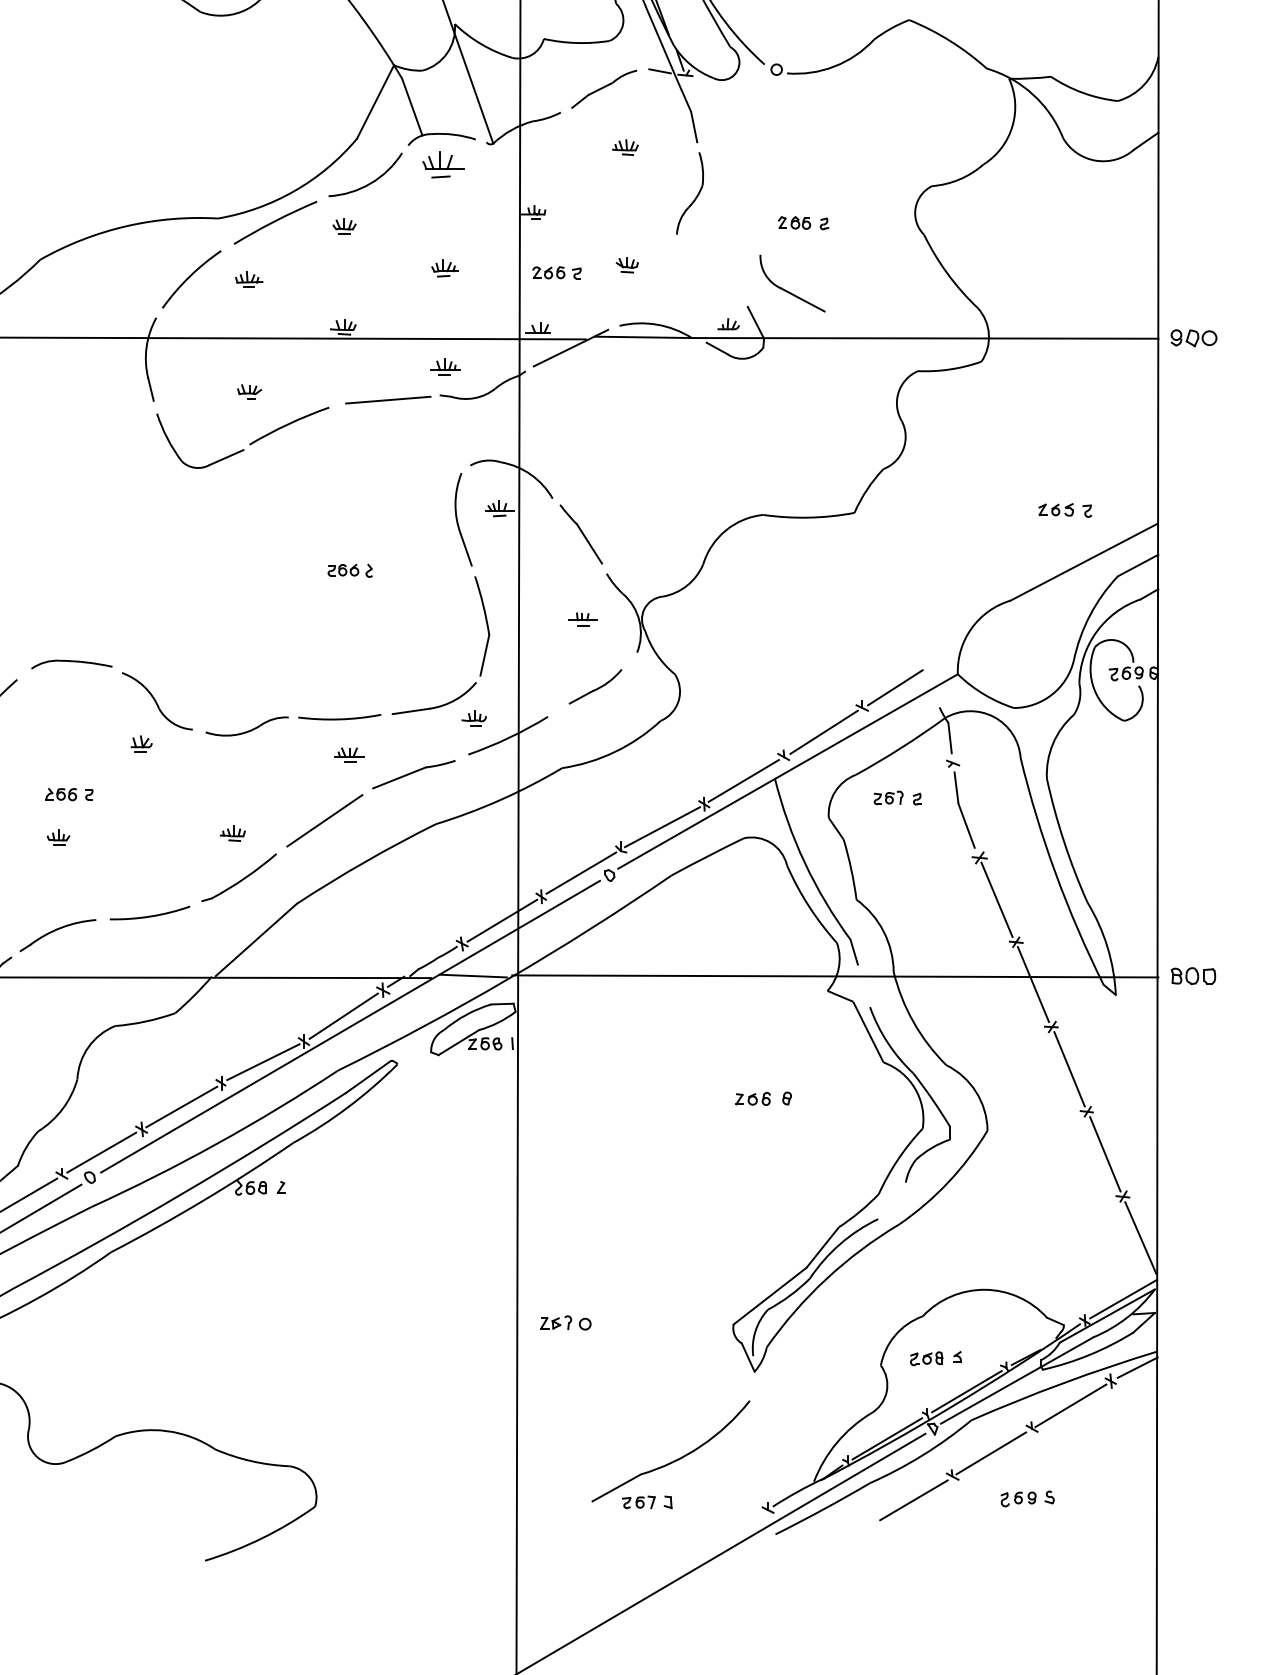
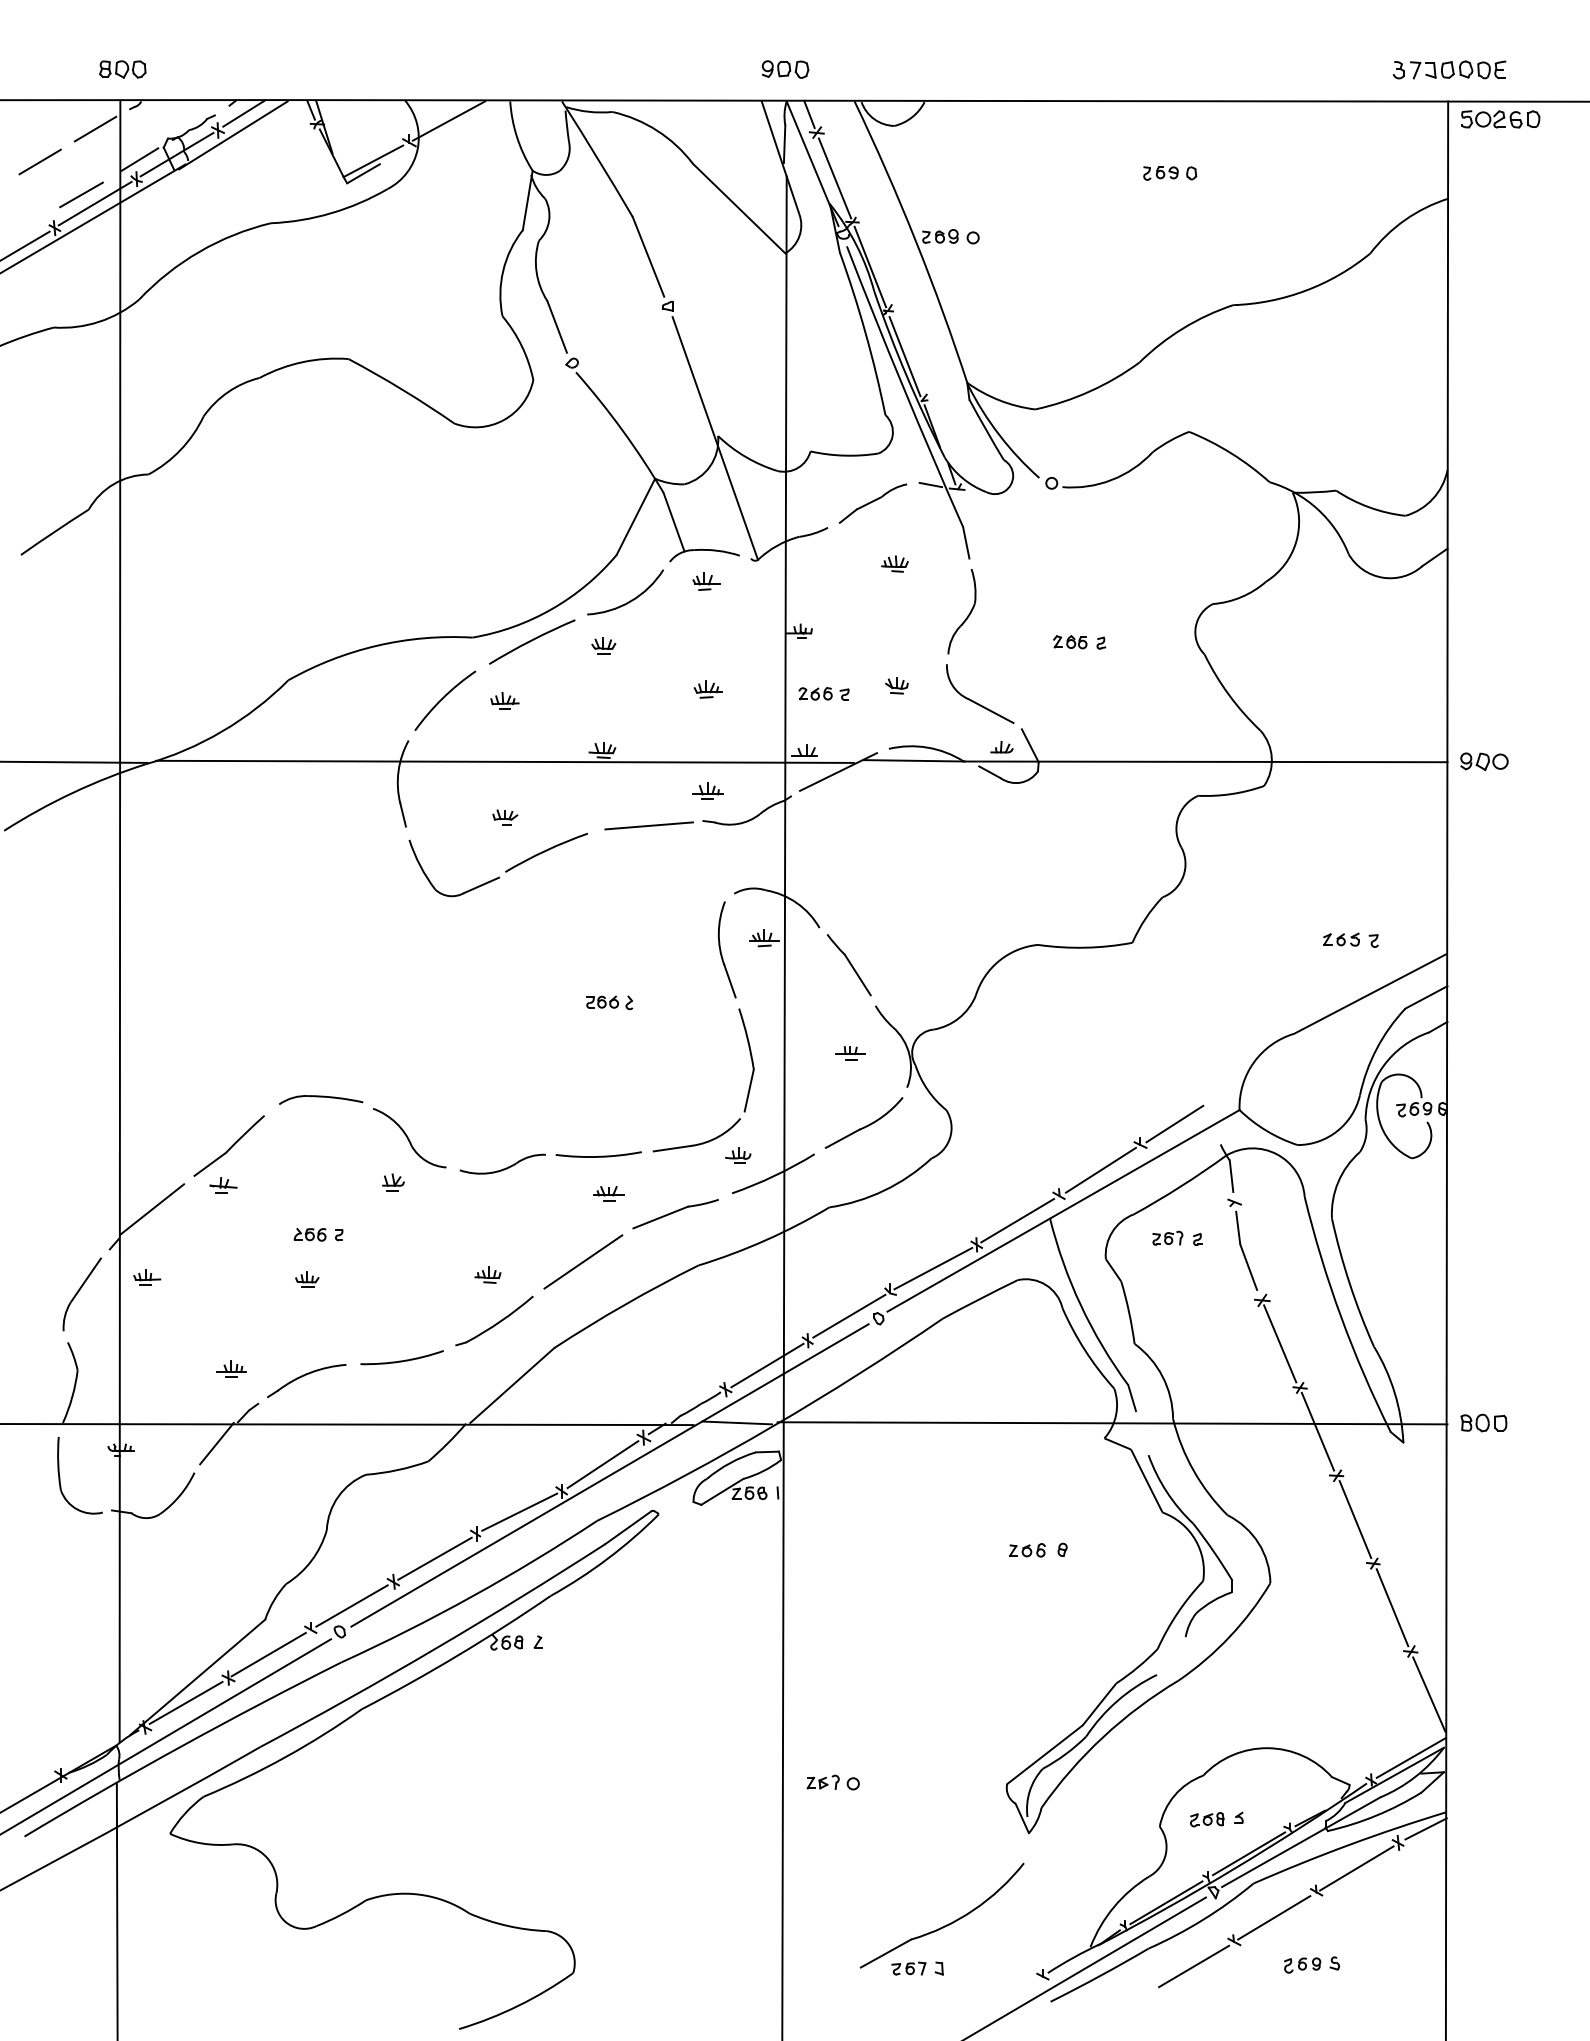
part: (443, 164) -> (706, 581), size x0.62
part: (787, 290) -> (975, 701), moved
part: (595, 686) -> (863, 1122), size x1.43

